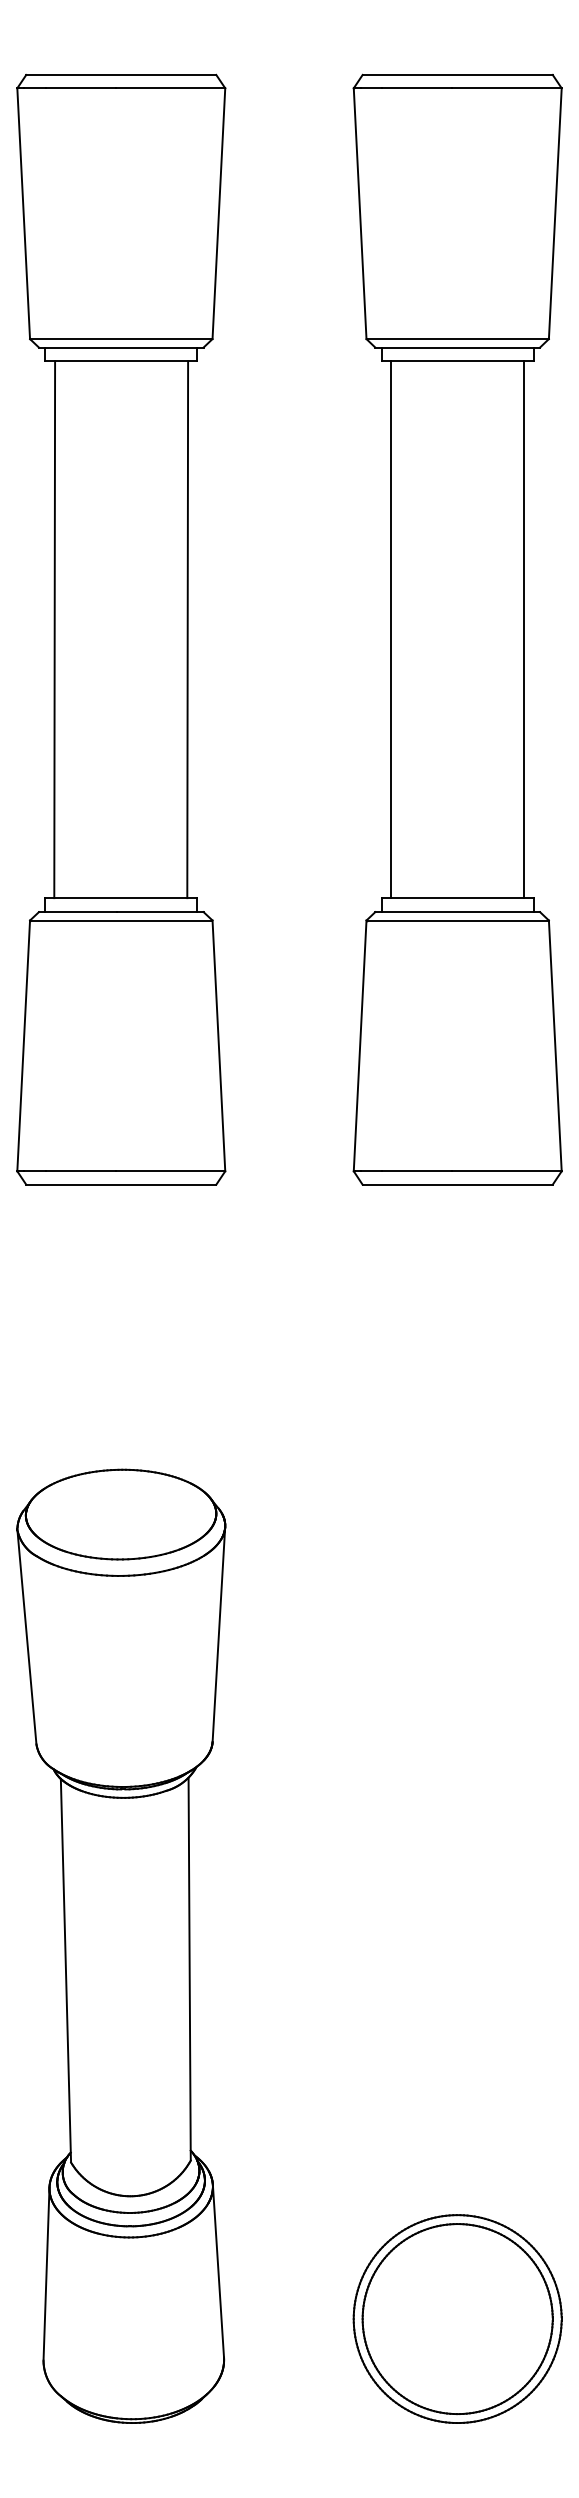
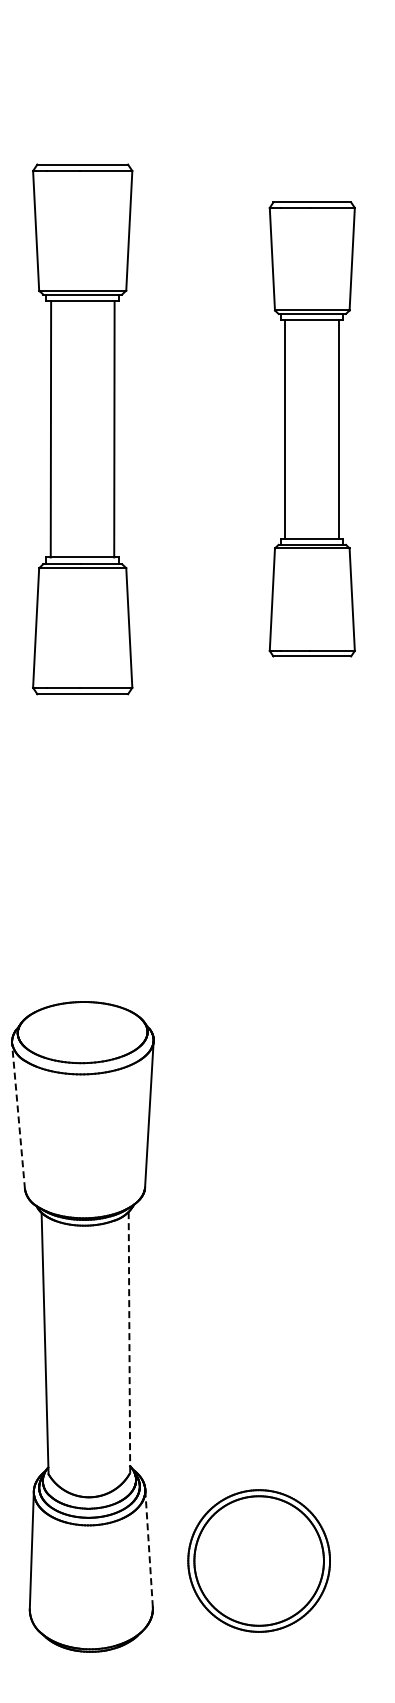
part: (120, 630) -> (82, 429), size x0.7
part: (458, 630) -> (312, 429), size x0.6
line: (26, 1636) -> (18, 1115), solid -> dashed
line: (189, 1970) -> (129, 1343), solid -> dashed
line: (219, 2271) -> (149, 1548), solid -> dashed
part: (456, 2318) -> (258, 1560), moved

